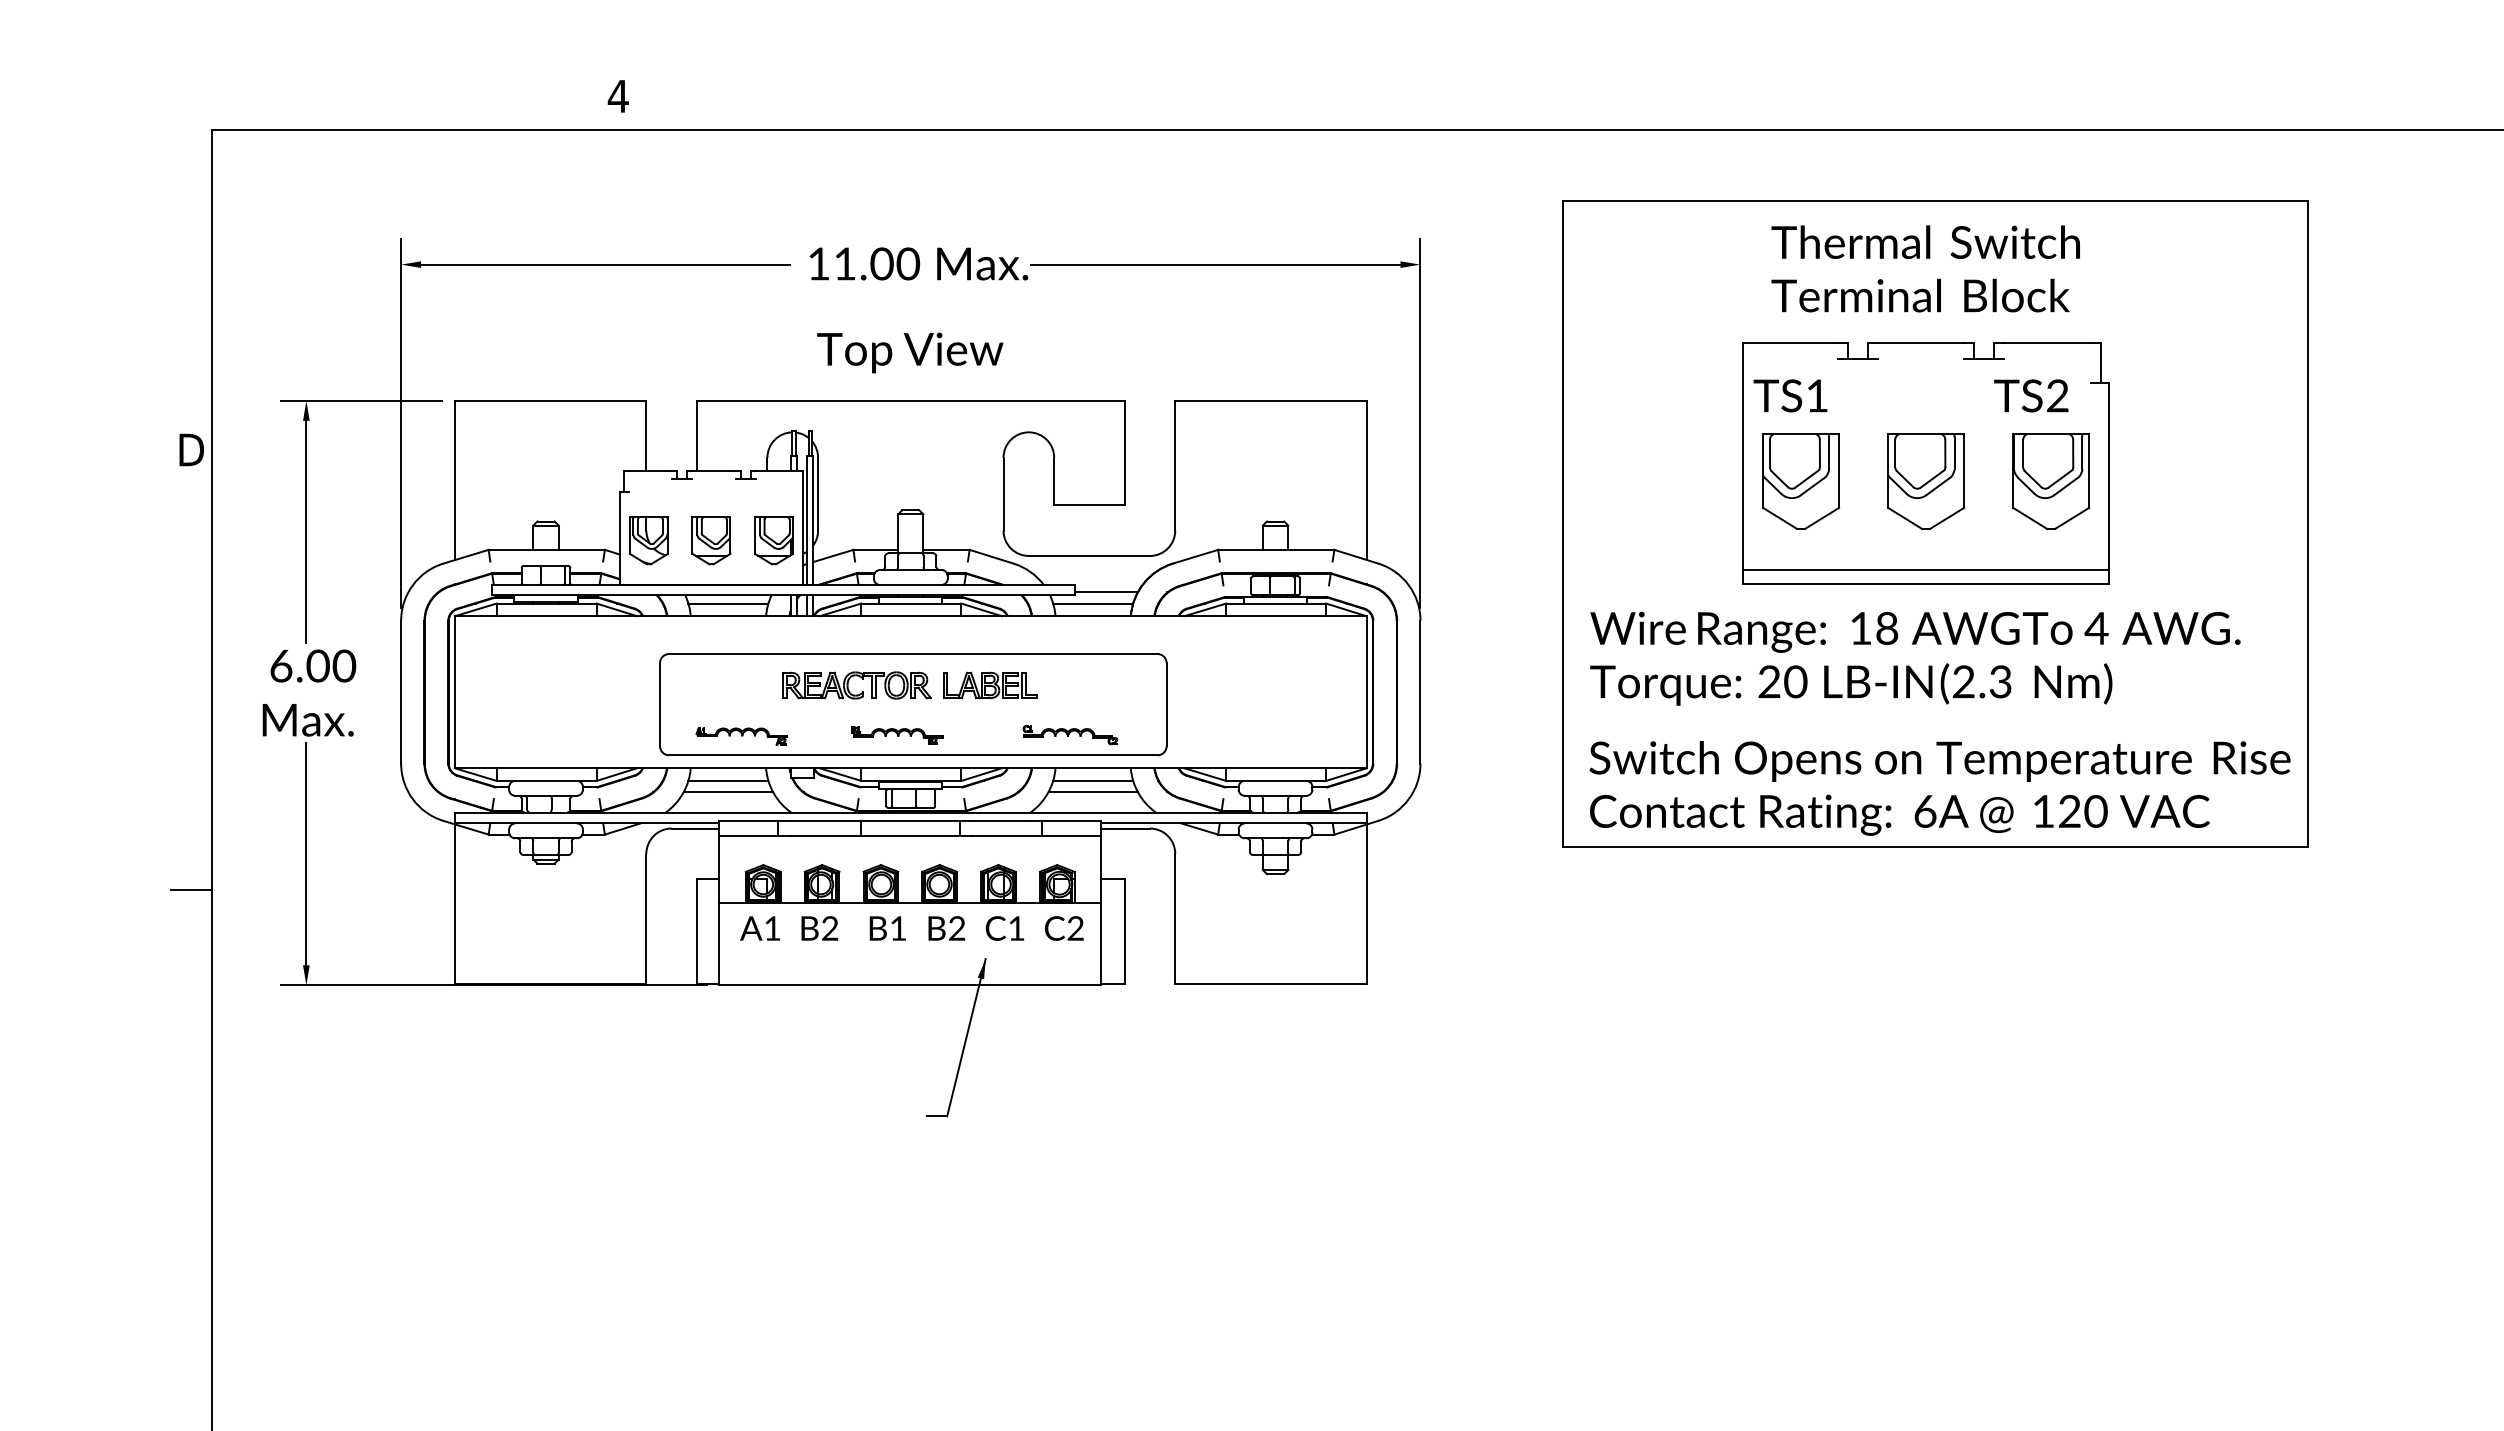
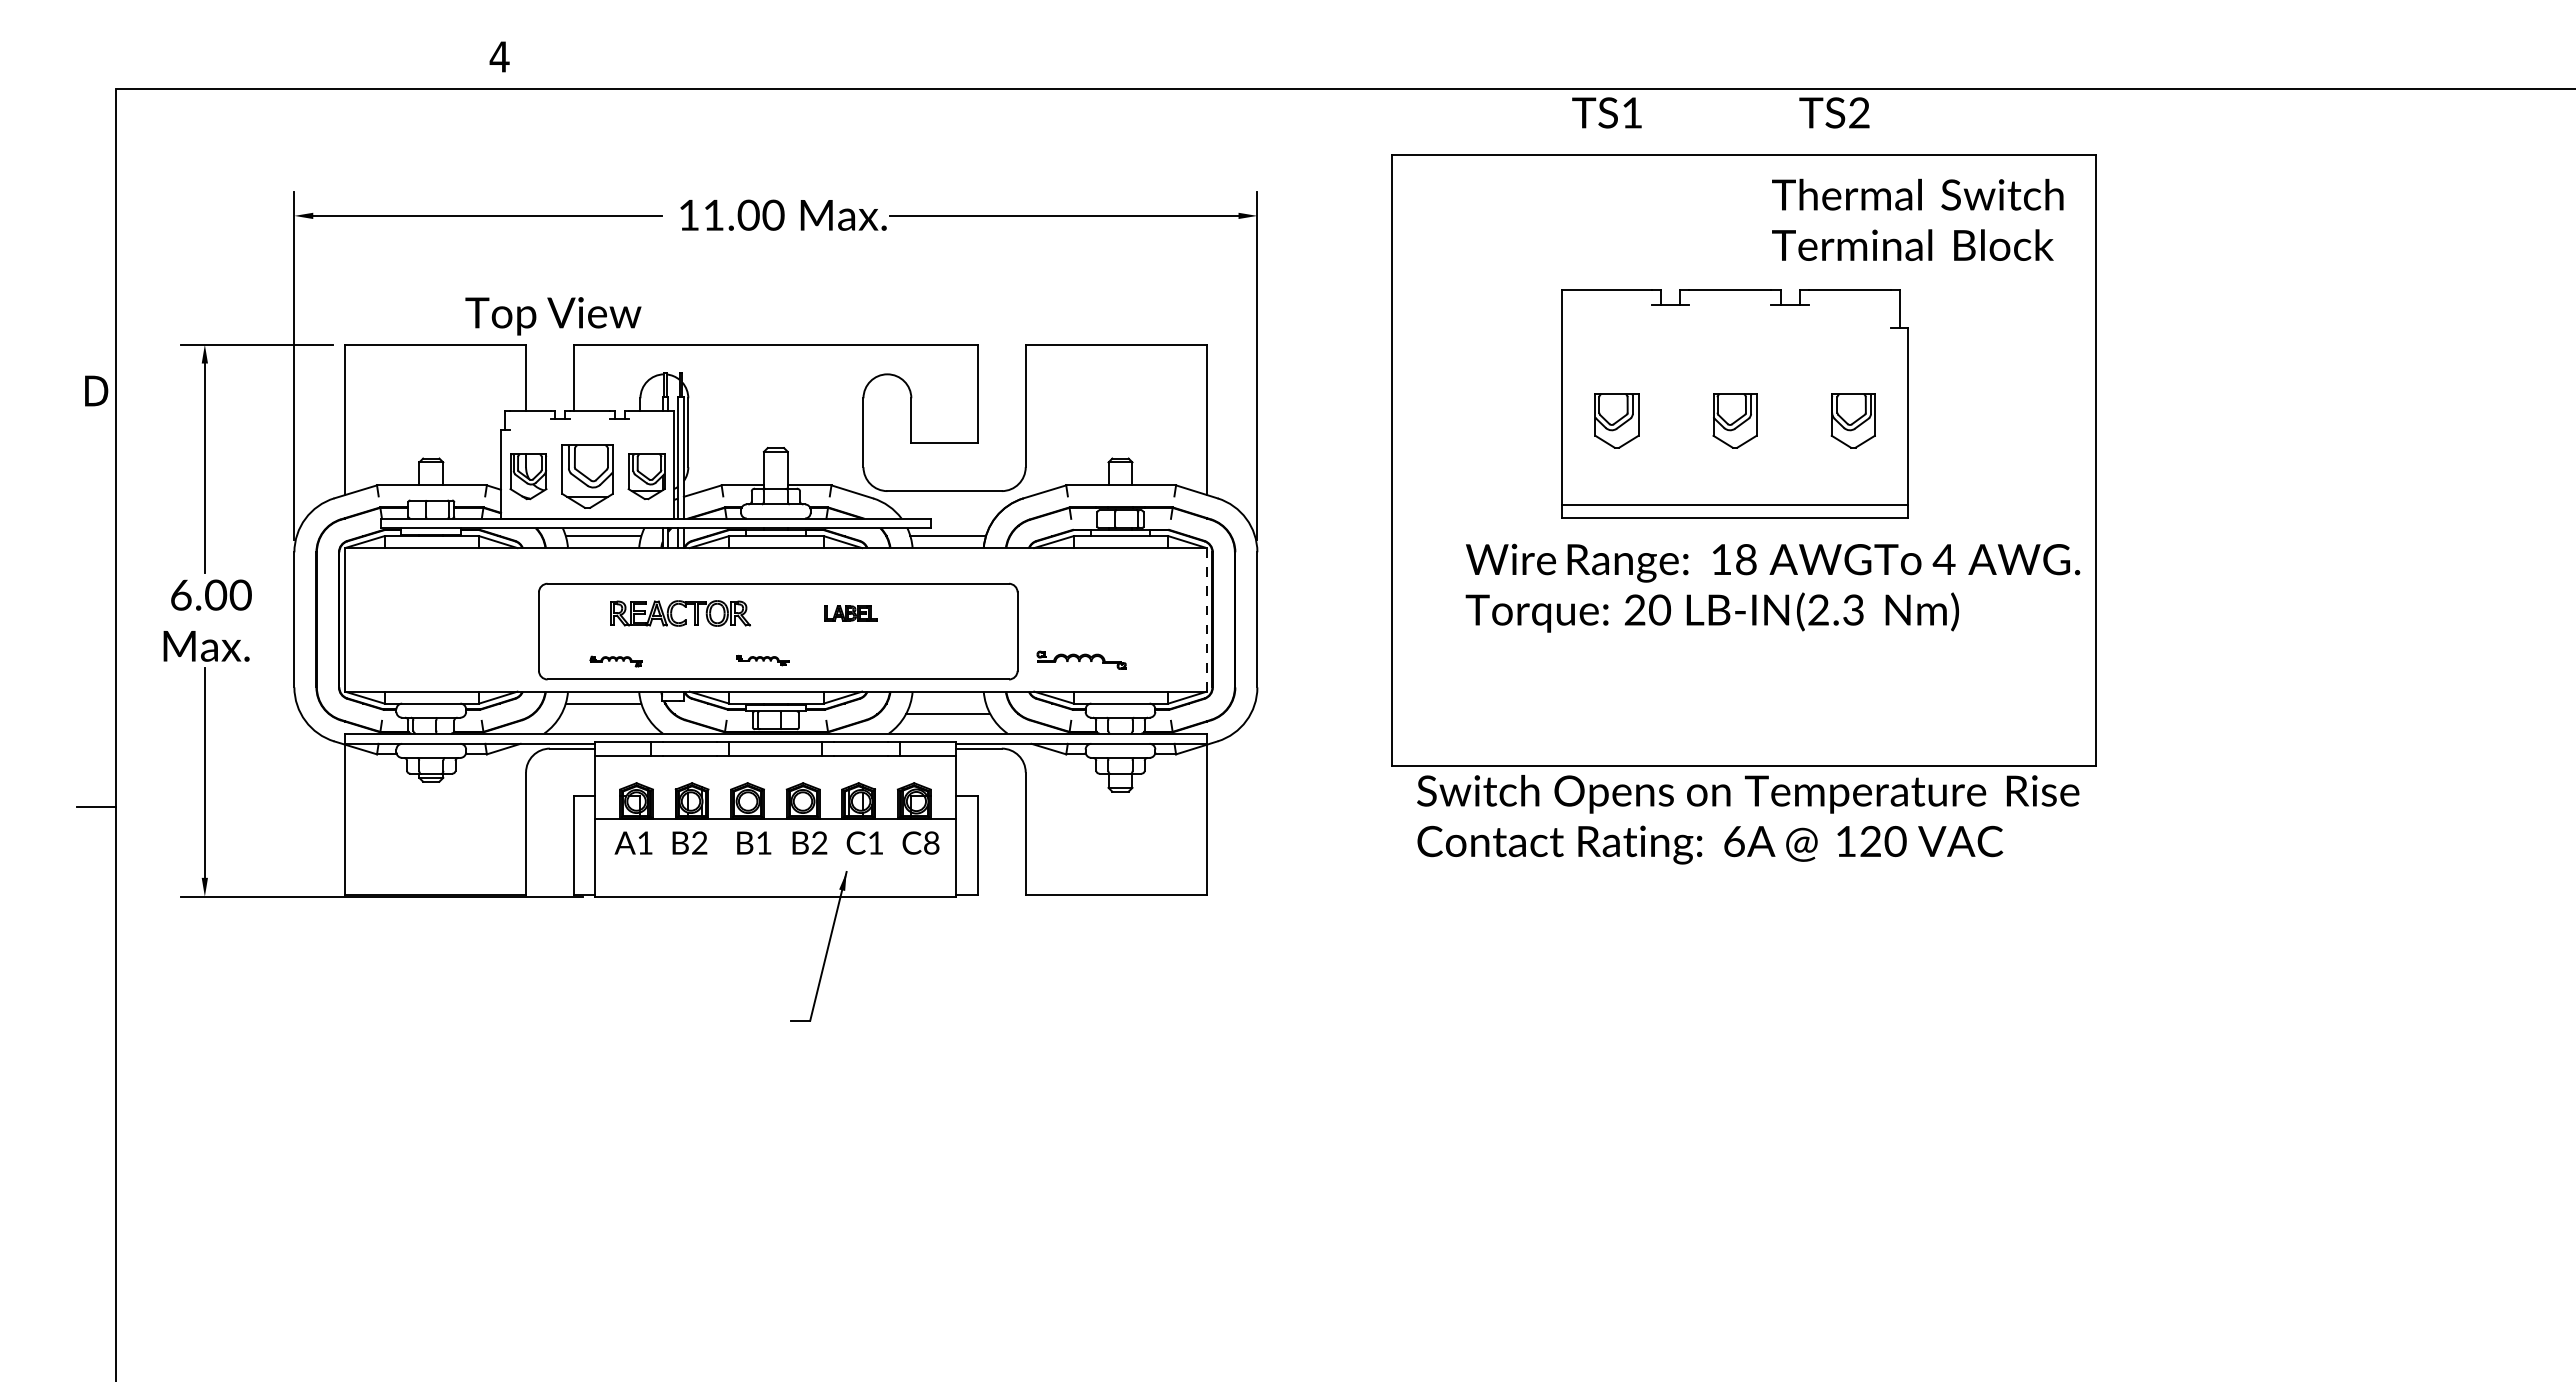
text: (1925, 268) -> (1917, 219), moved
text: (910, 353) -> (553, 316), moved
text: (1910, 395) -> (1720, 112), moved
part: (1800, 481) -> (1616, 420), size x0.6
part: (1925, 481) -> (1734, 420), size x0.6
part: (2051, 481) -> (1853, 420), size x0.6
part: (711, 540) -> (587, 476), size x1.4
line: (1106, 592) -> (960, 525), removed
text: (1914, 657) -> (1772, 587), moved
part: (861, 679) -> (684, 607), moved
part: (989, 685) -> (850, 613), size x0.6
line: (1366, 691) -> (1206, 619), solid -> dashed
part: (1070, 734) -> (1081, 659), moved
part: (896, 735) -> (762, 660), size x0.6
part: (741, 736) -> (615, 661), size x0.6
line: (1092, 780) -> (947, 703), removed
text: (1940, 788) -> (1748, 819), moved
line: (728, 792) -> (603, 714), removed
text: (1075, 928) -> (931, 843), C2 -> C8

